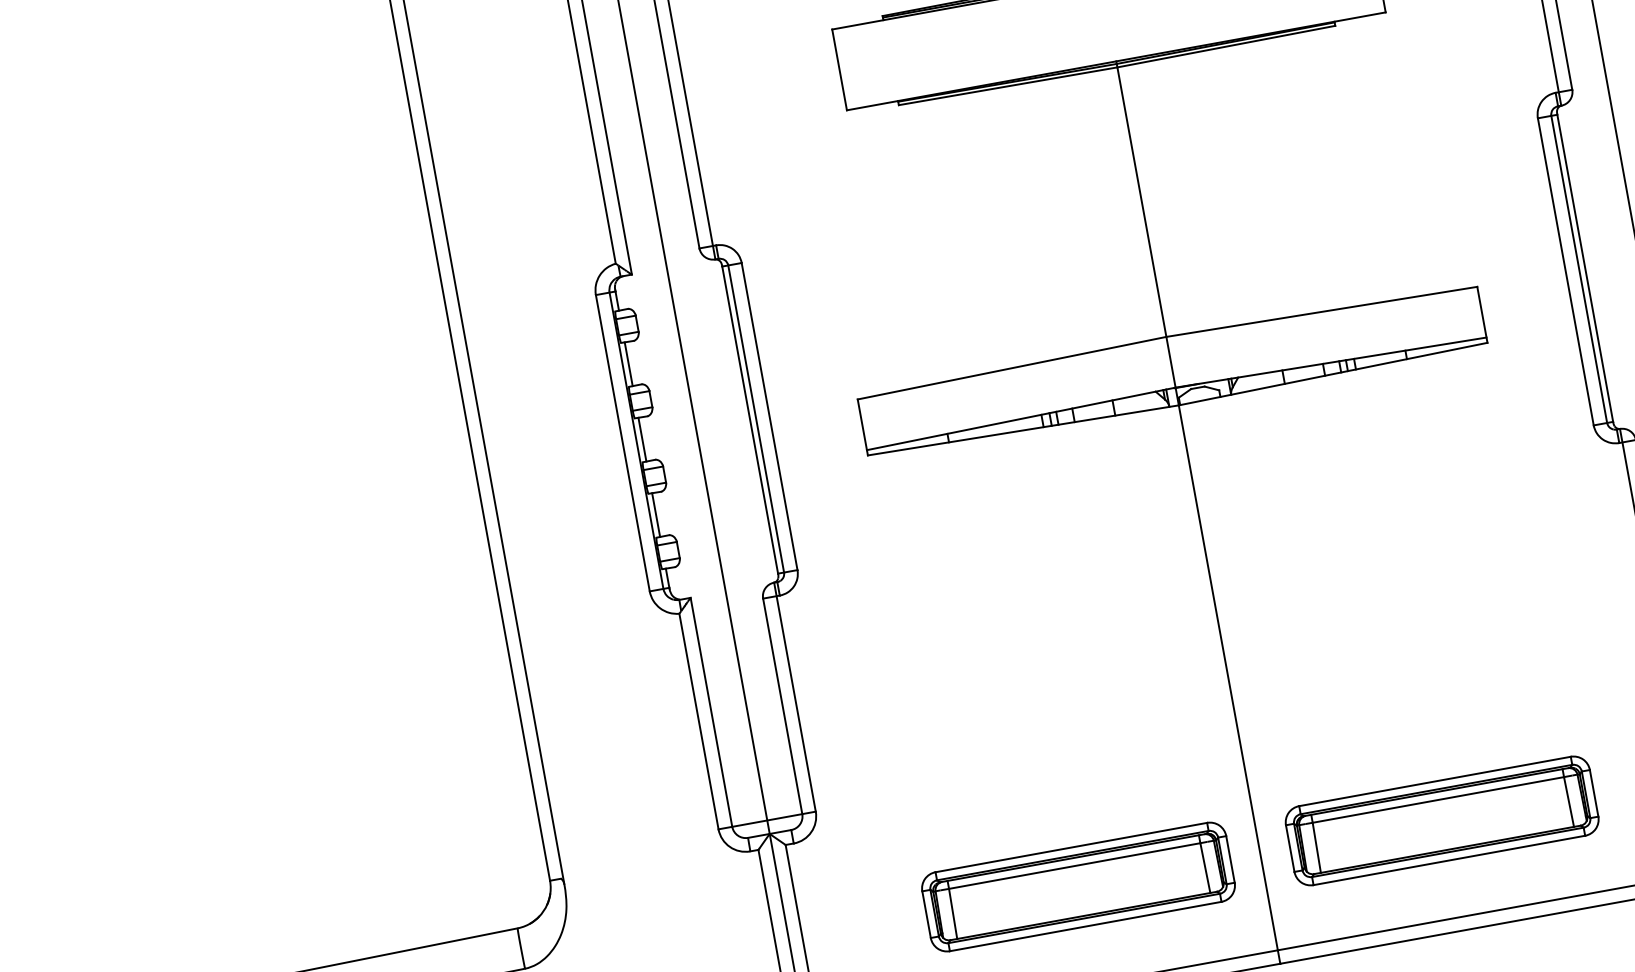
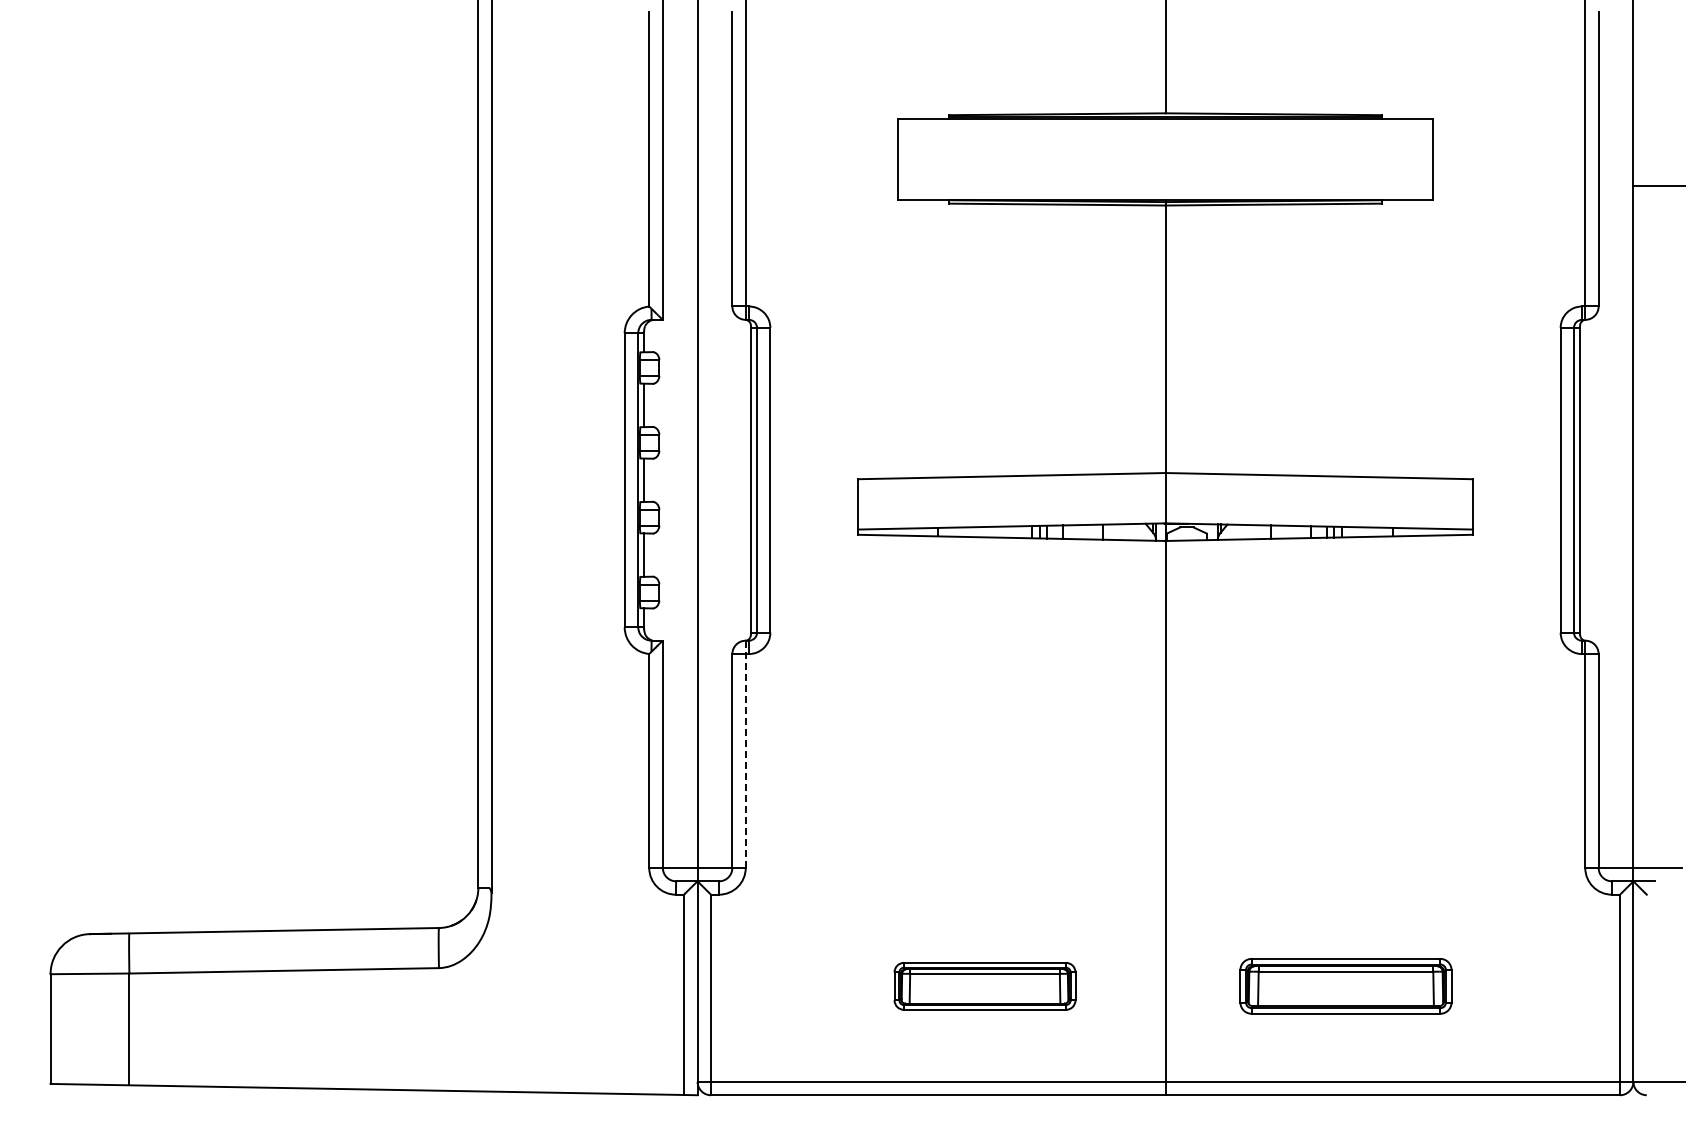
line: (794, 697) -> (745, 754), solid -> dashed
part: (1441, 821) -> (1345, 986), size x0.7
part: (1078, 887) -> (984, 986), size x0.6

